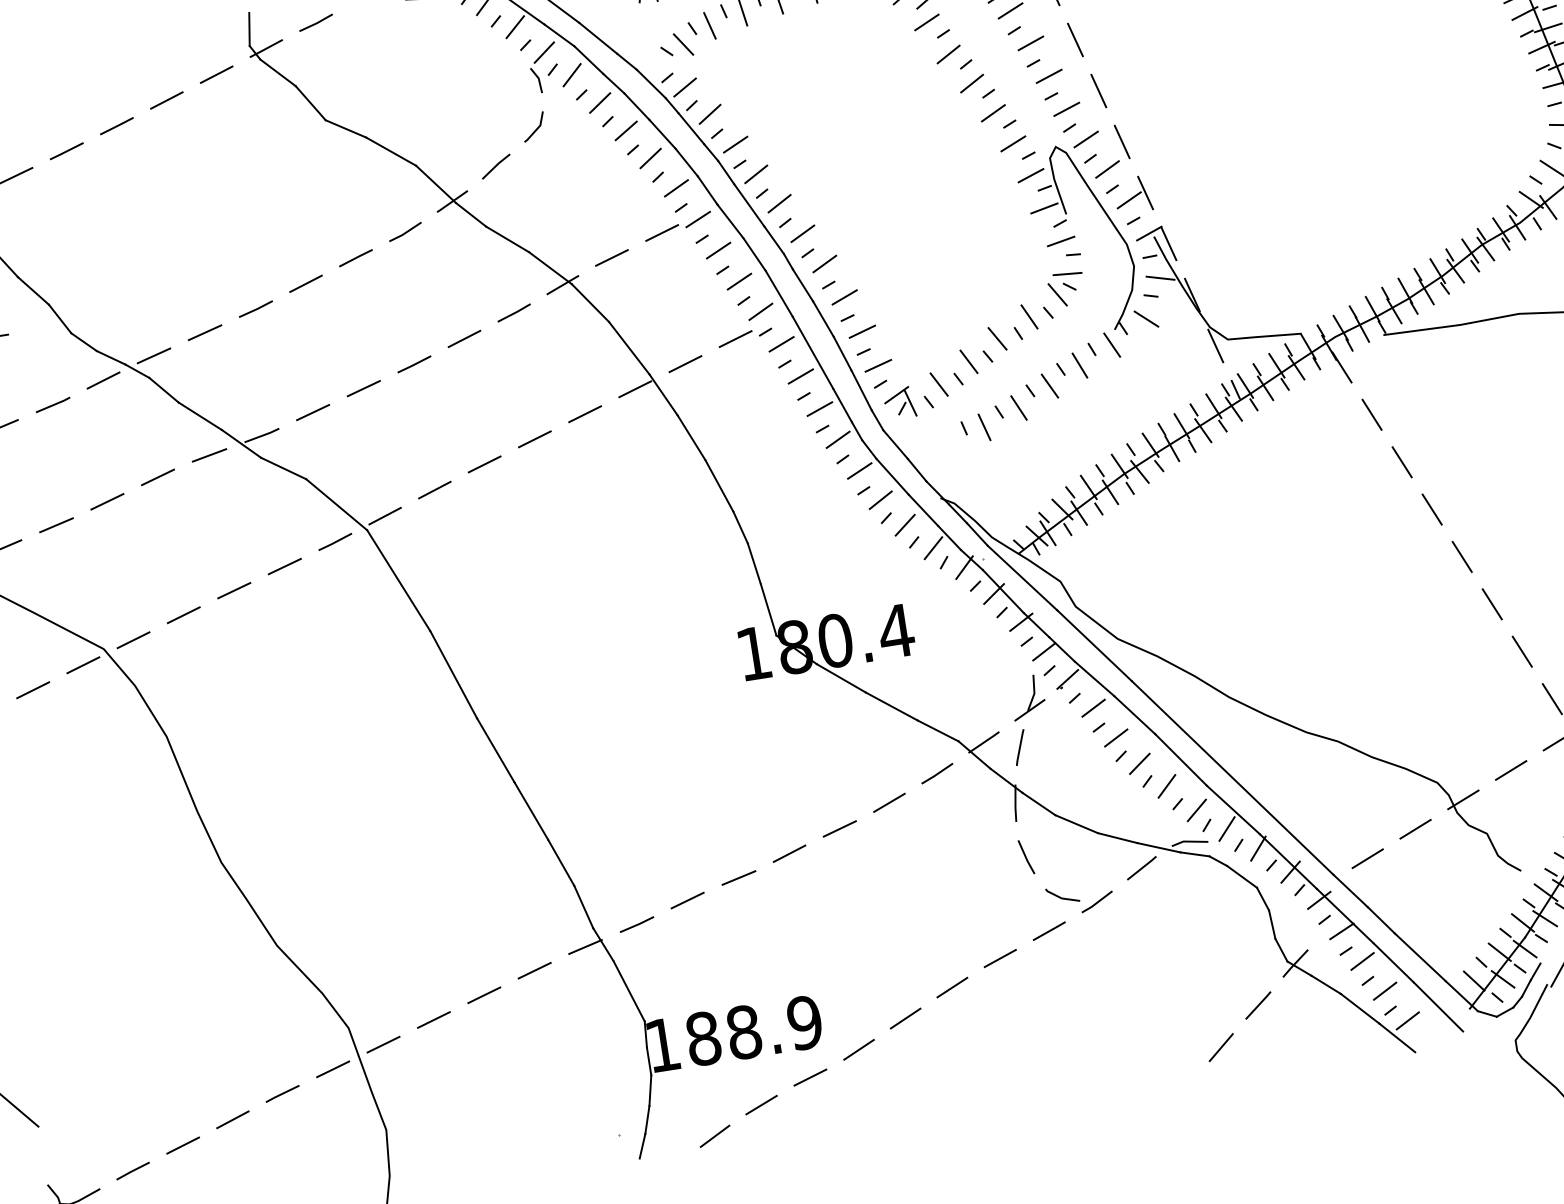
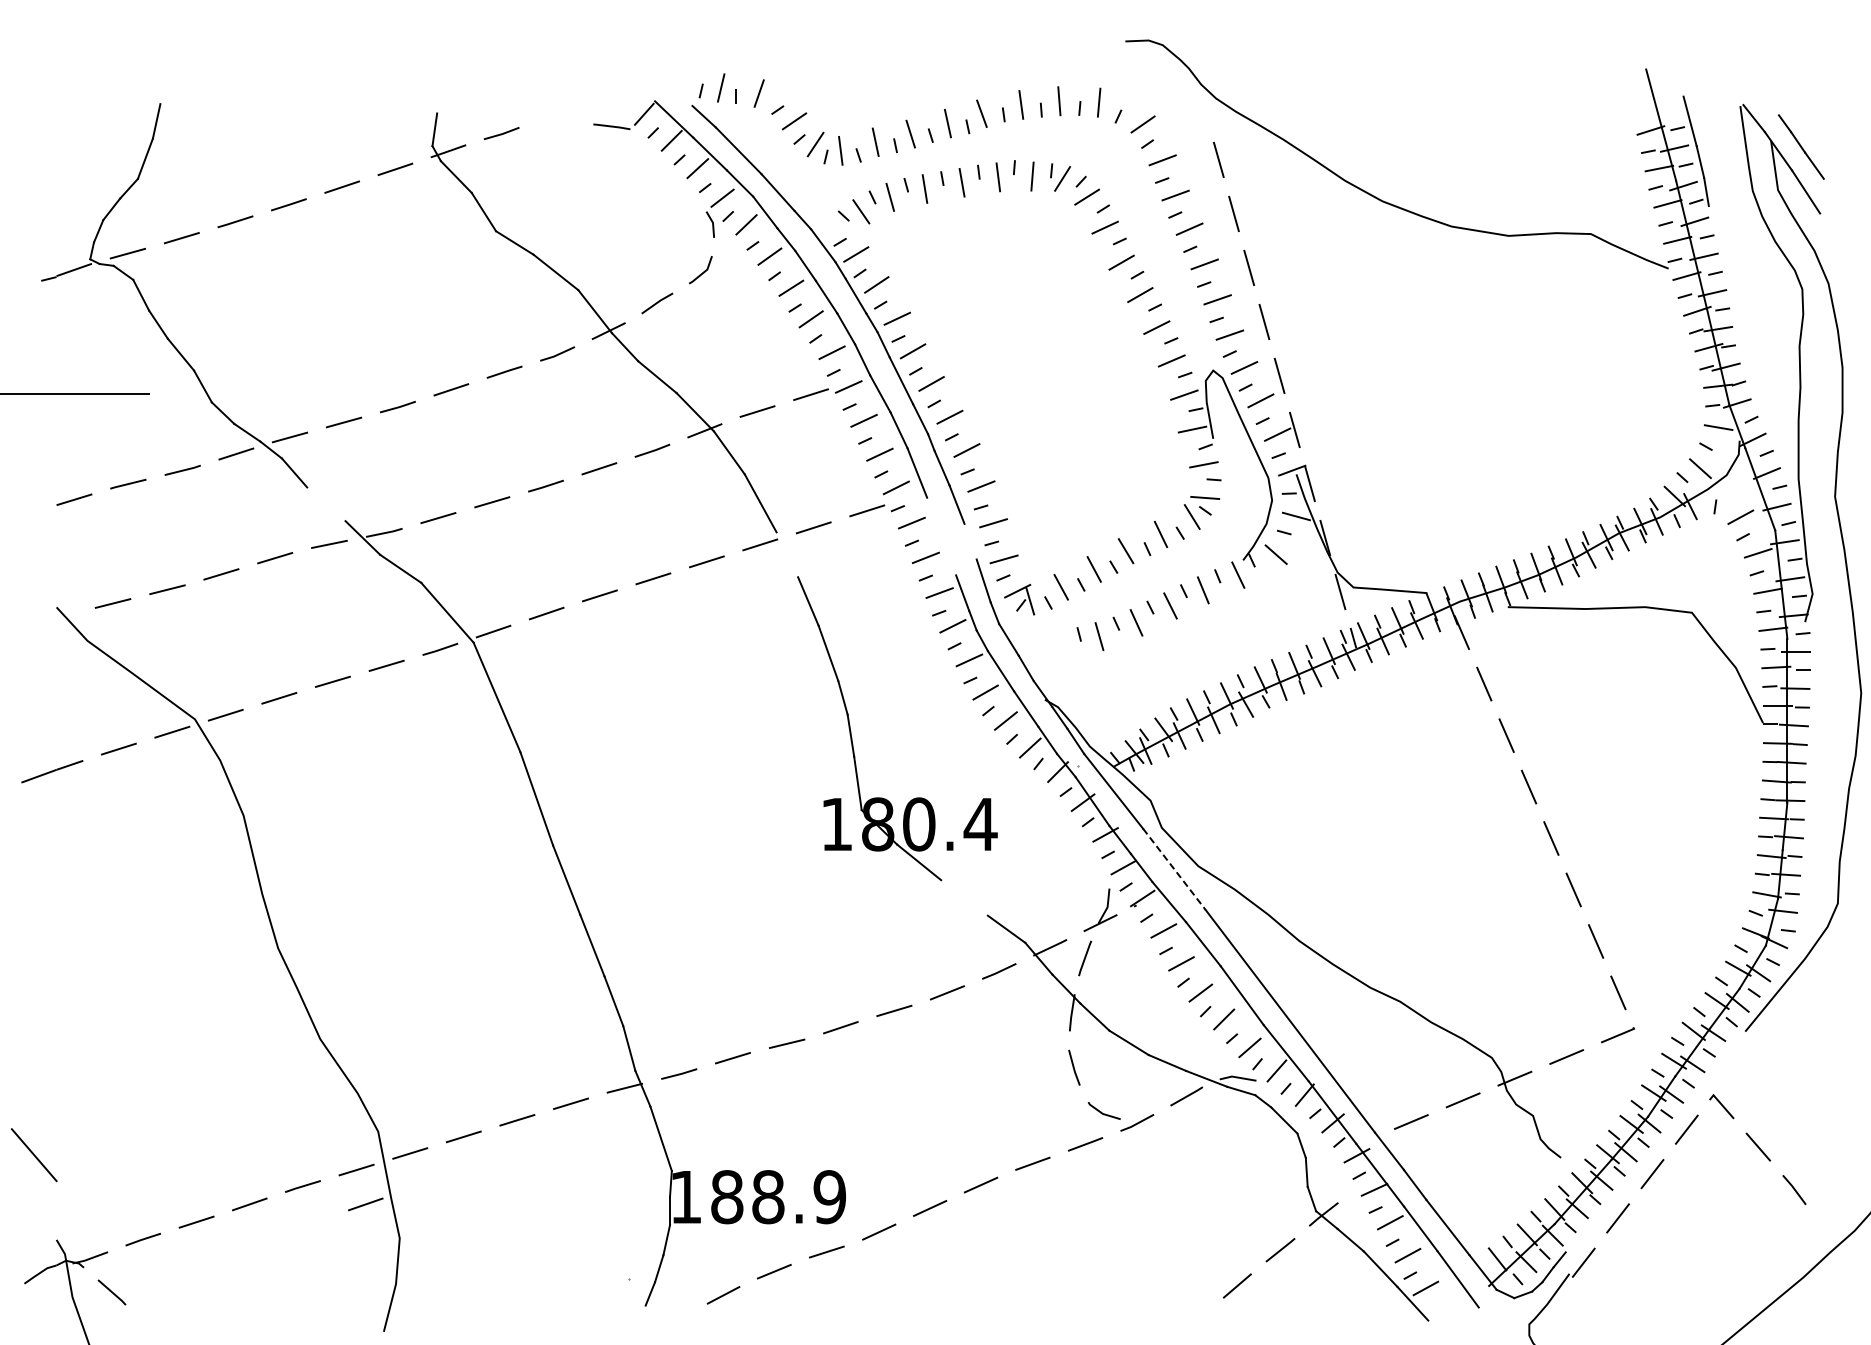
line: (812, 352) -> (941, 536), removed
line: (842, 353) -> (970, 541), removed
line: (663, 394) -> (787, 554), removed
line: (200, 416) -> (326, 504), removed
line: (1094, 645) -> (1174, 869), solid -> dashed
line: (891, 706) -> (964, 897), removed
line: (347, 1101) -> (365, 1204), added

